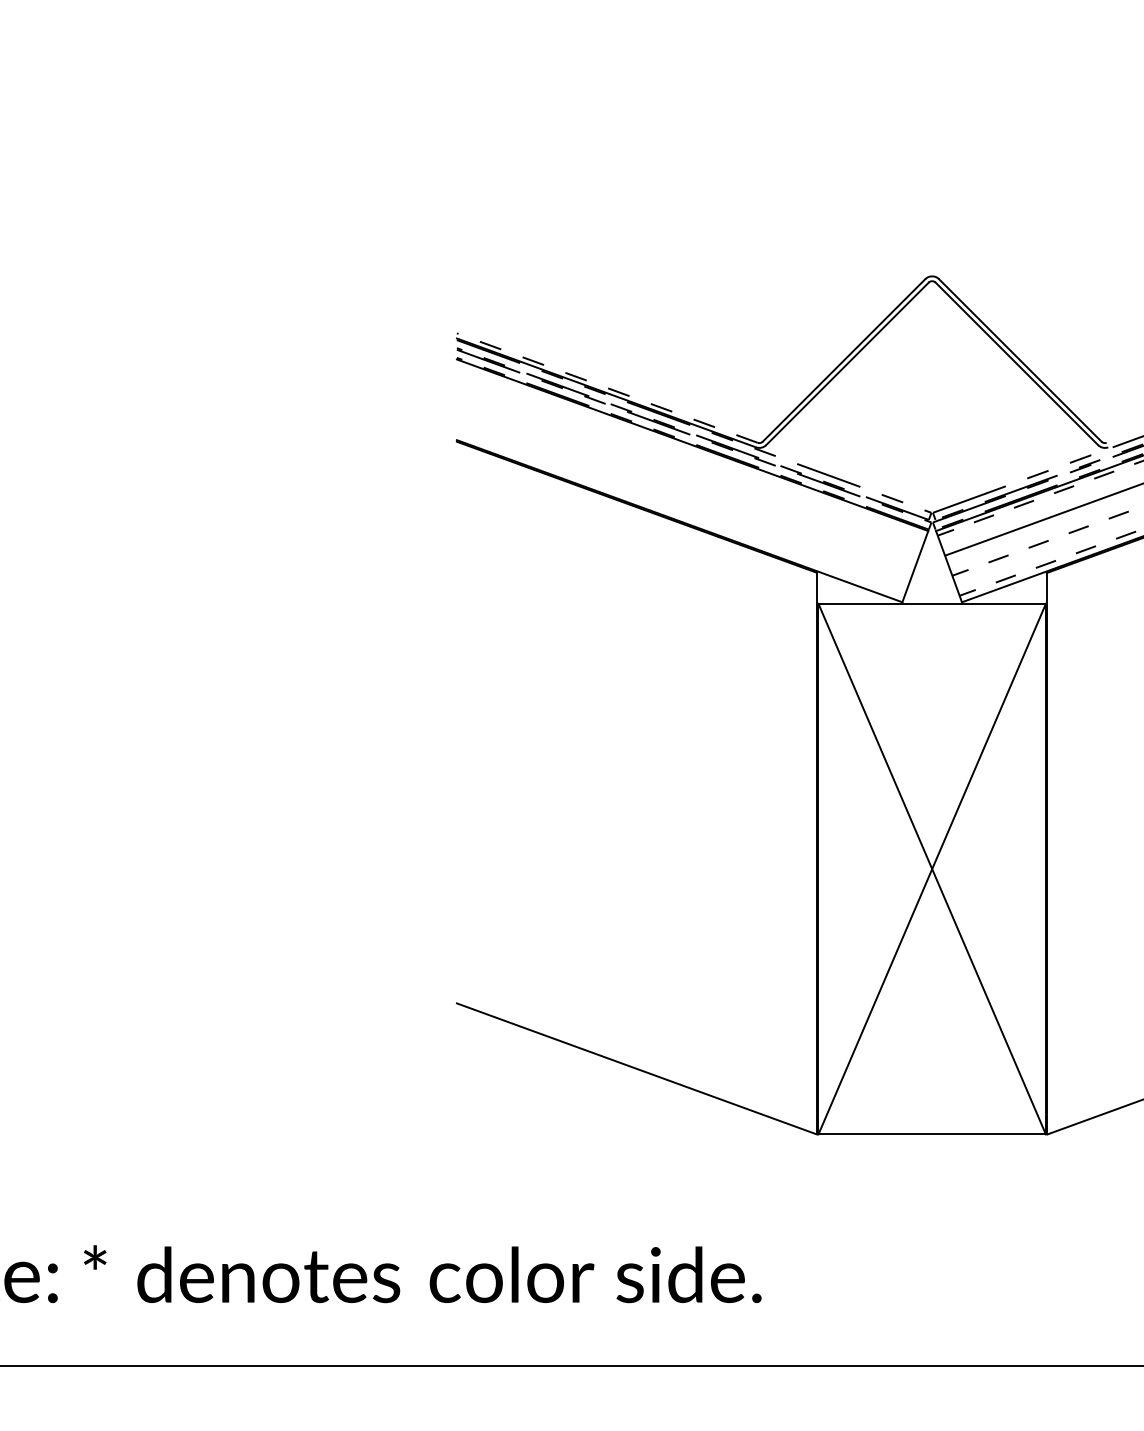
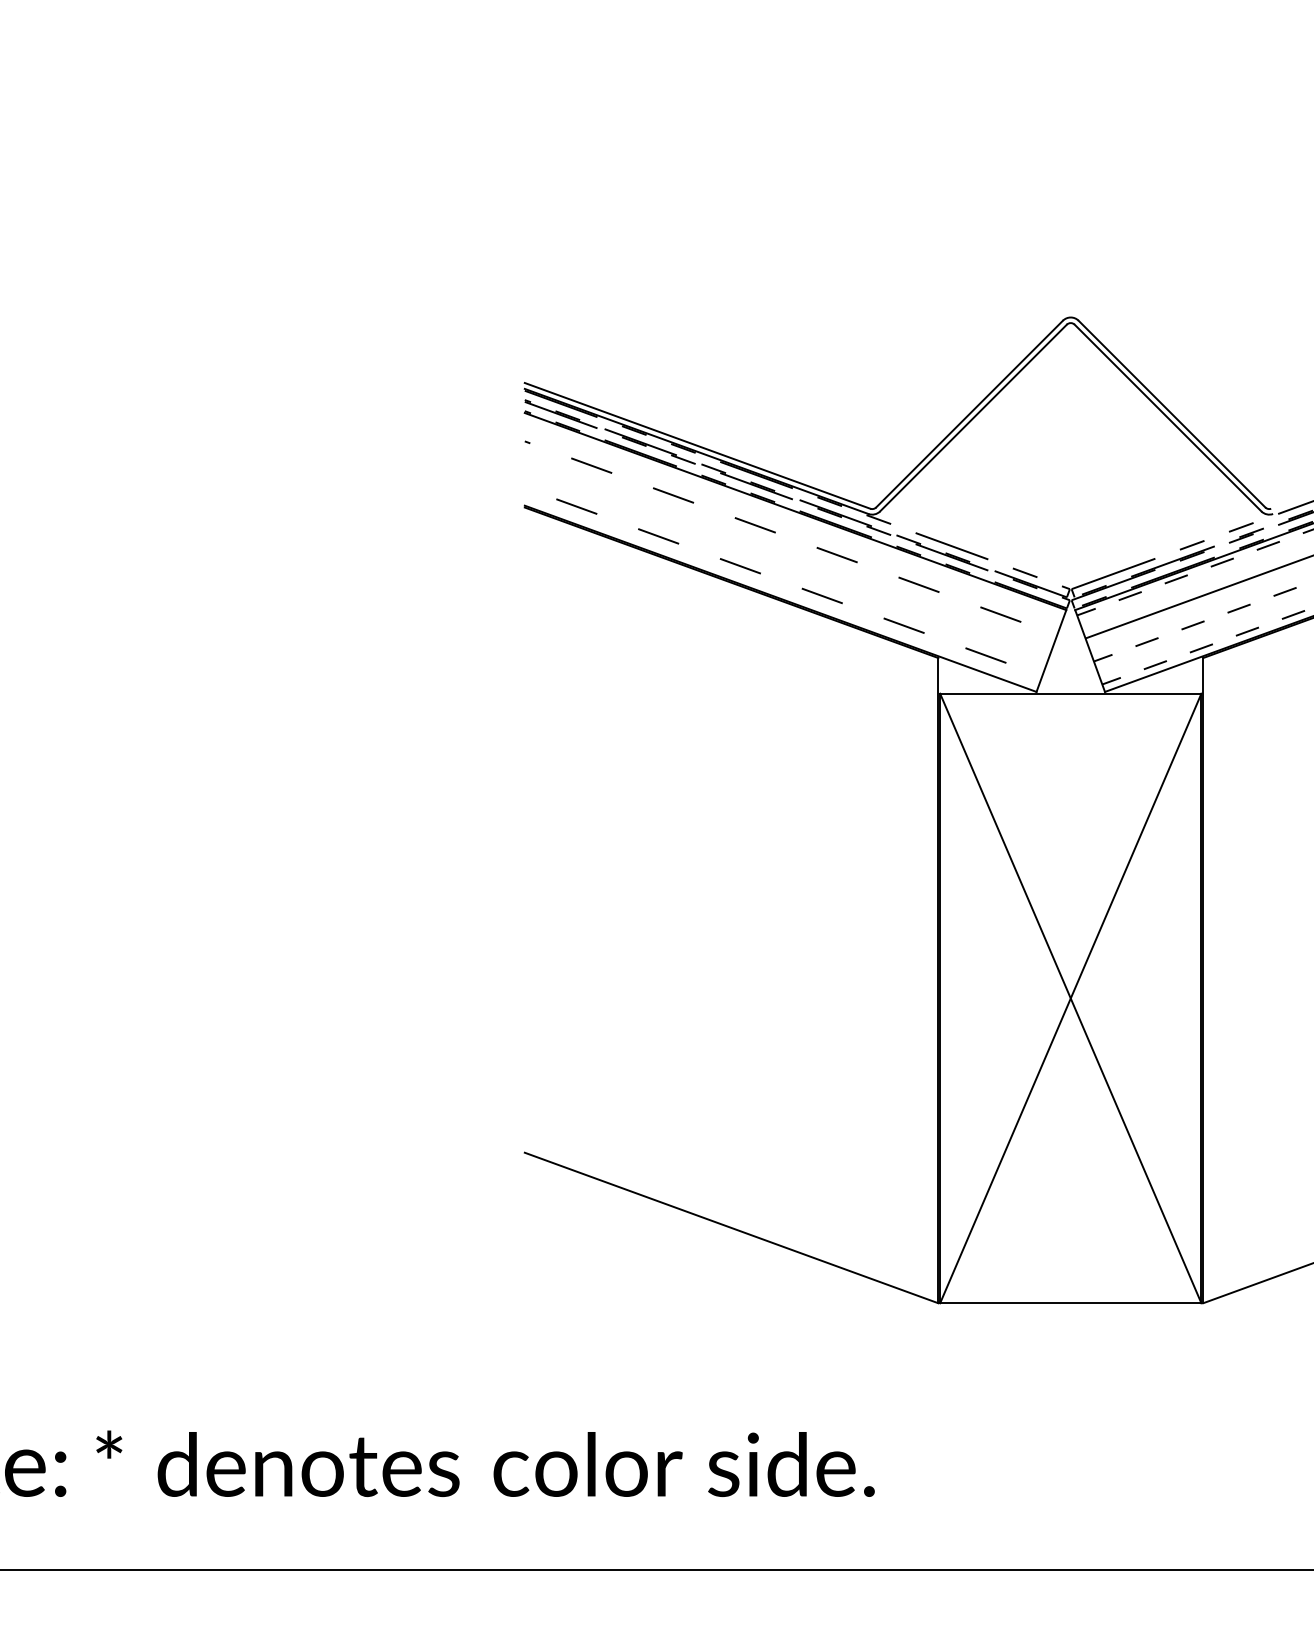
line: (607, 387) -> (697, 445), dashed -> solid
hatch: (672, 480) -> (772, 552), added

